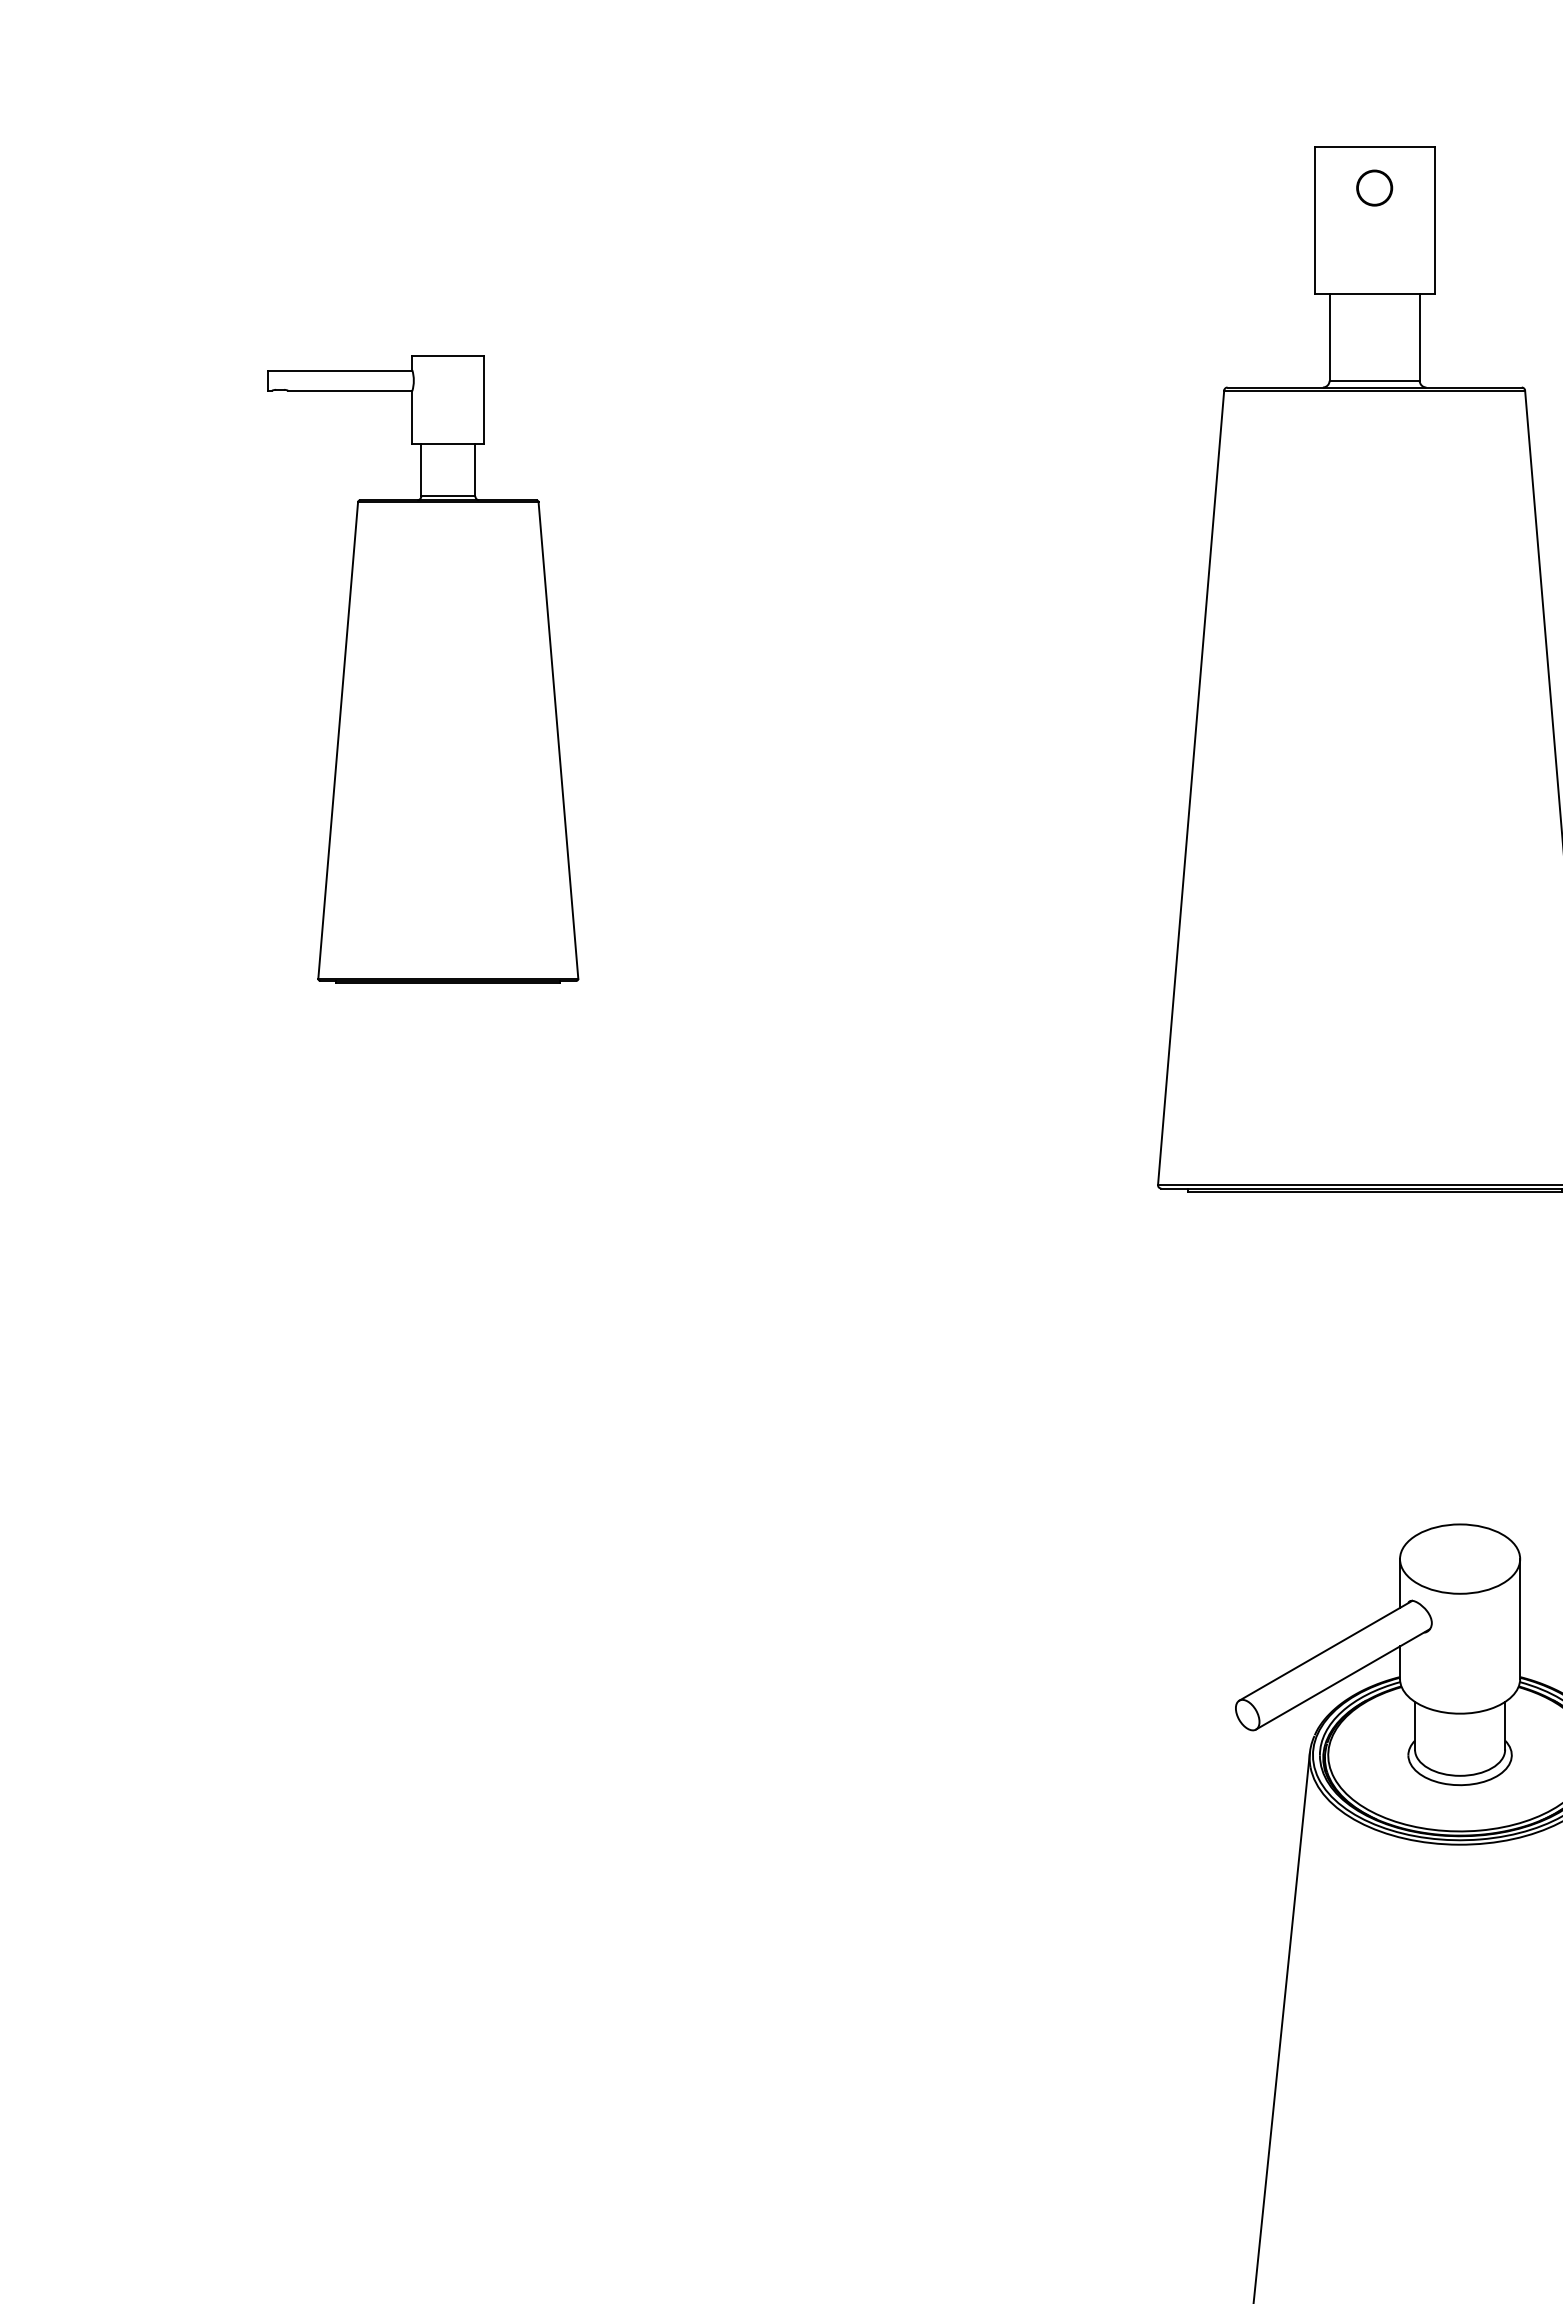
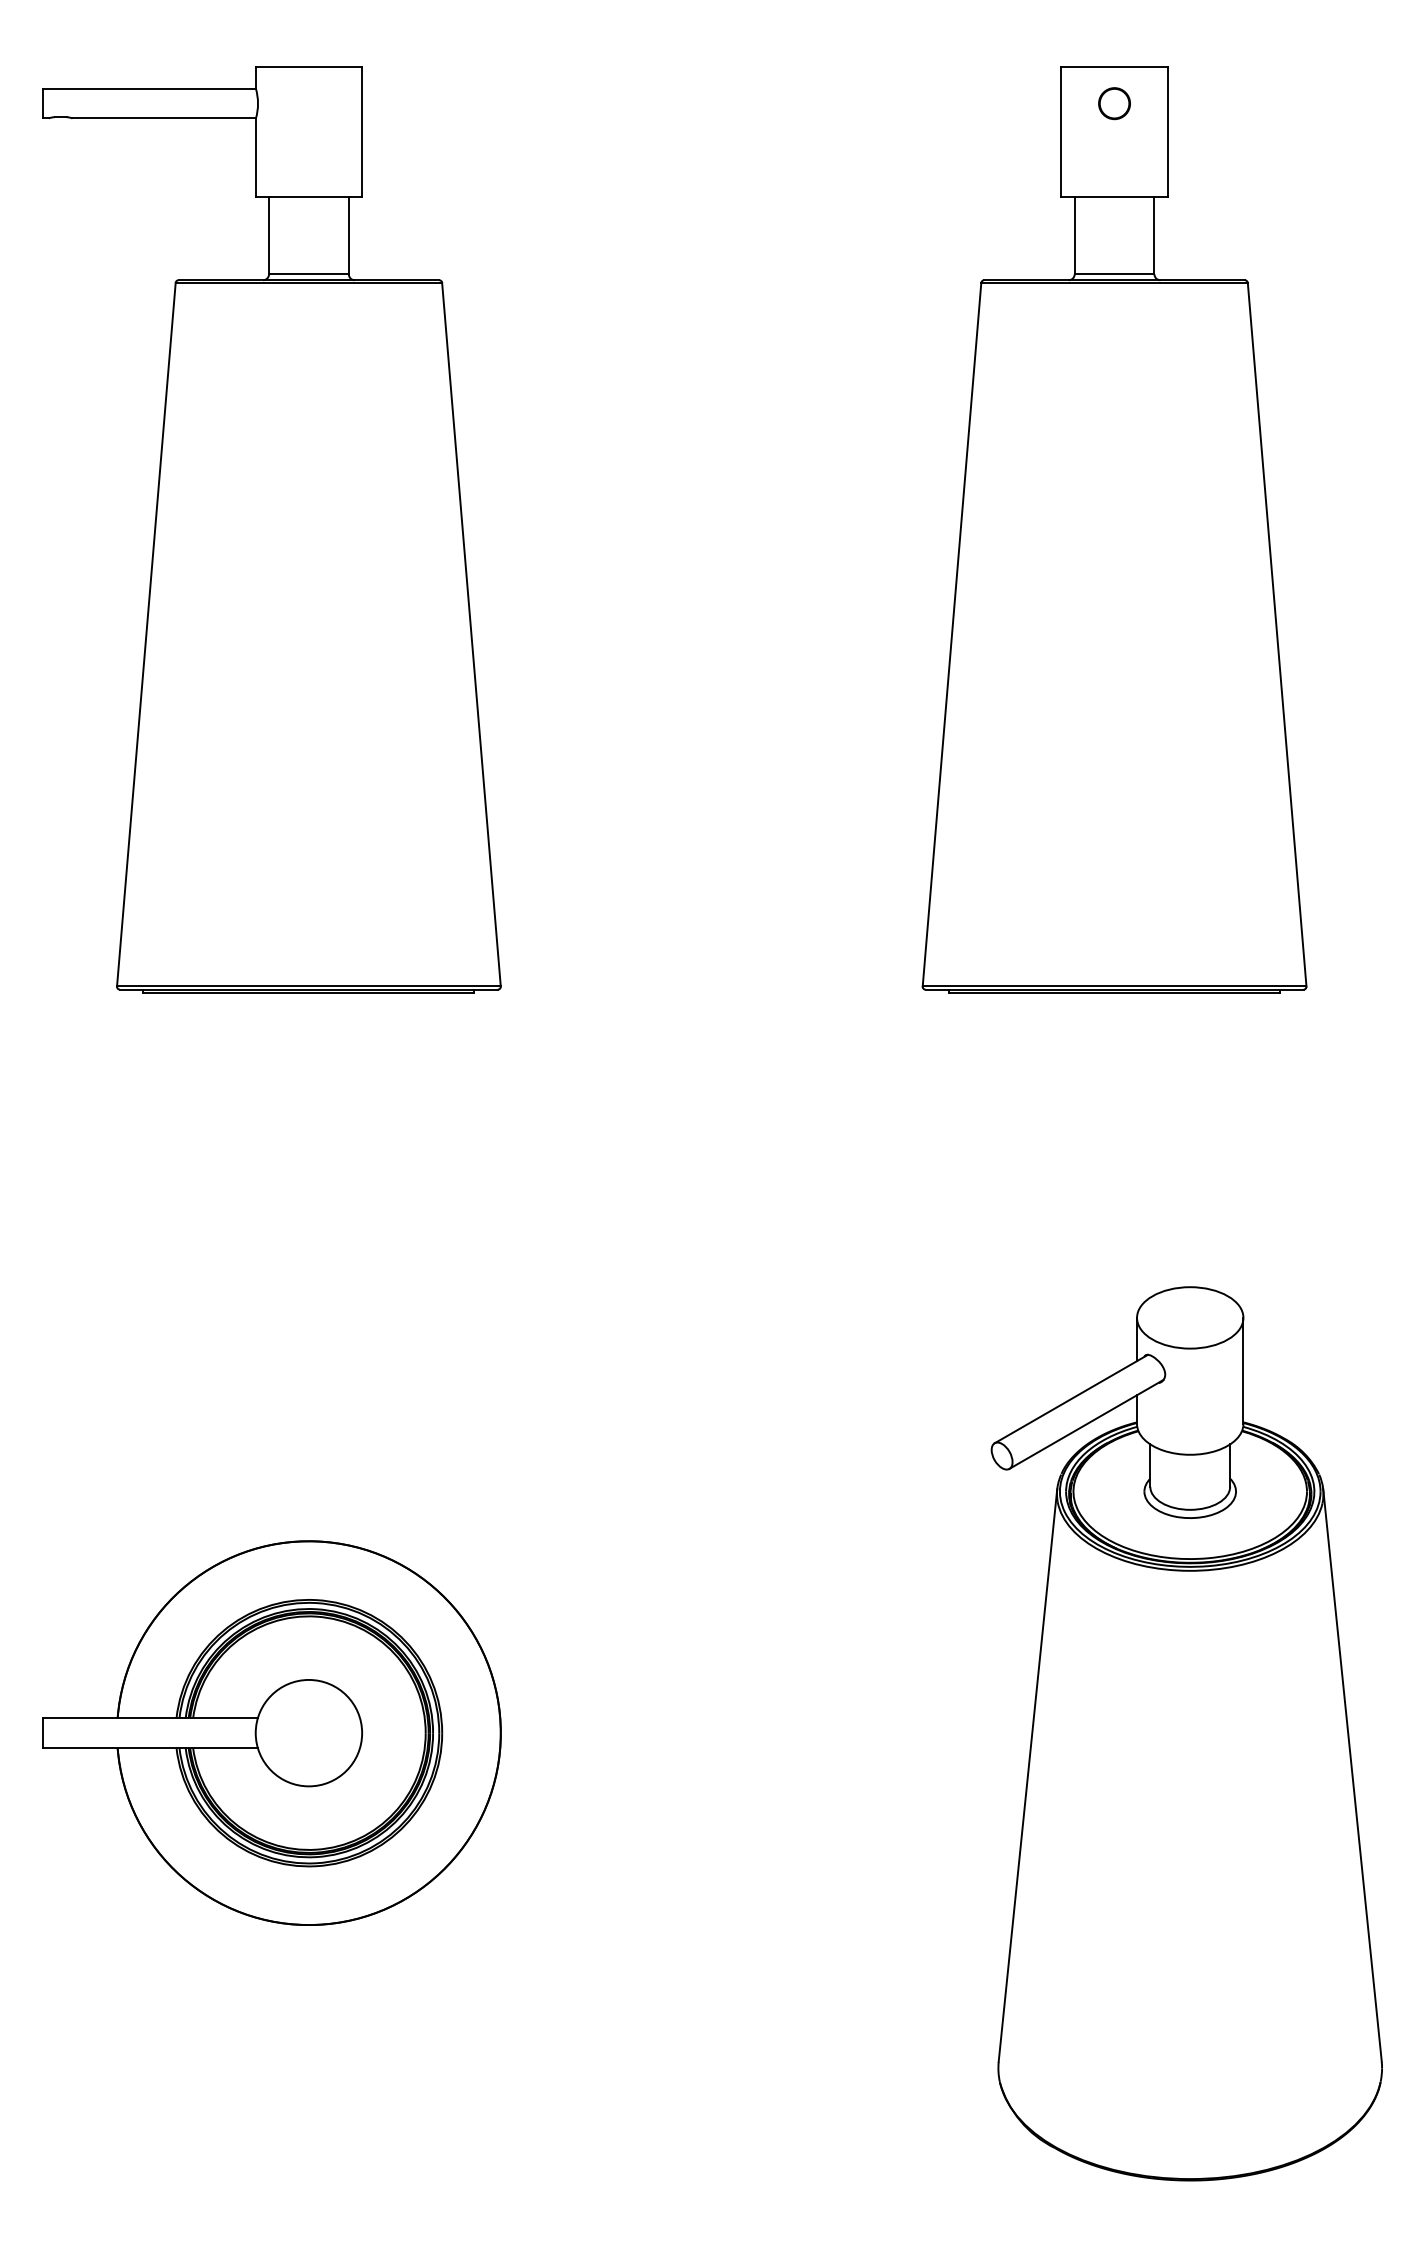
part: (422, 668) -> (271, 529), size x1.67
part: (422, 2027) -> (271, 1732), added

